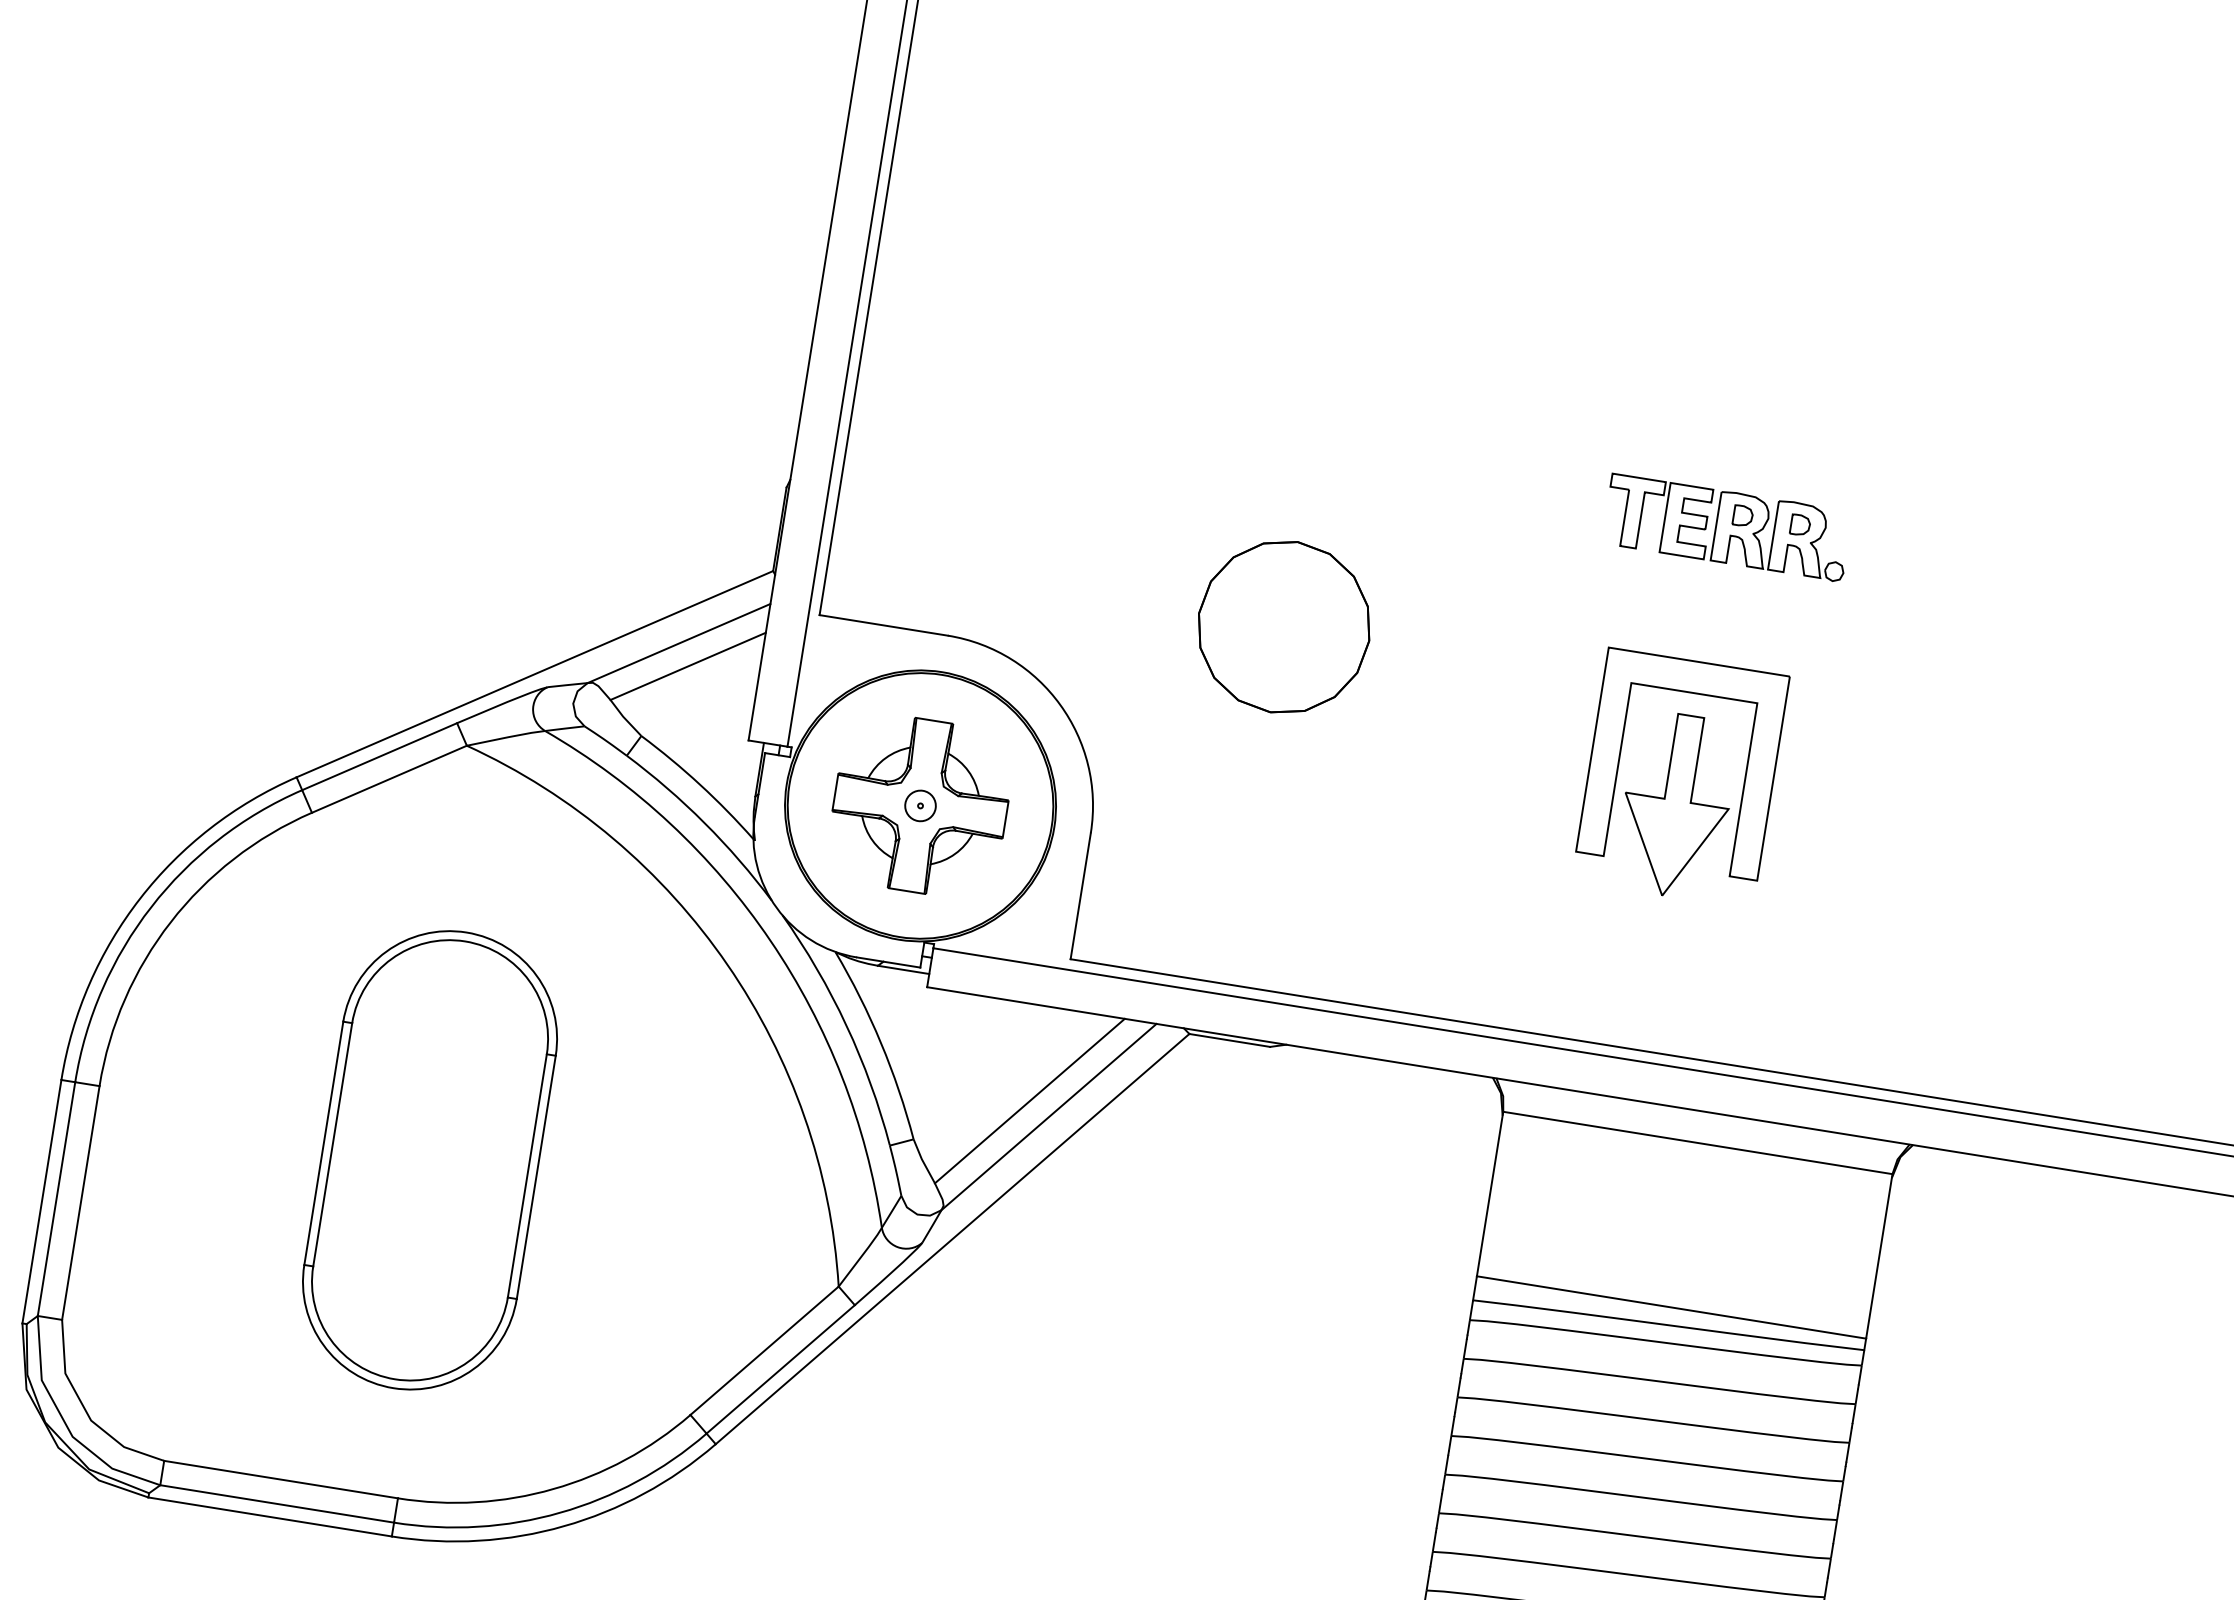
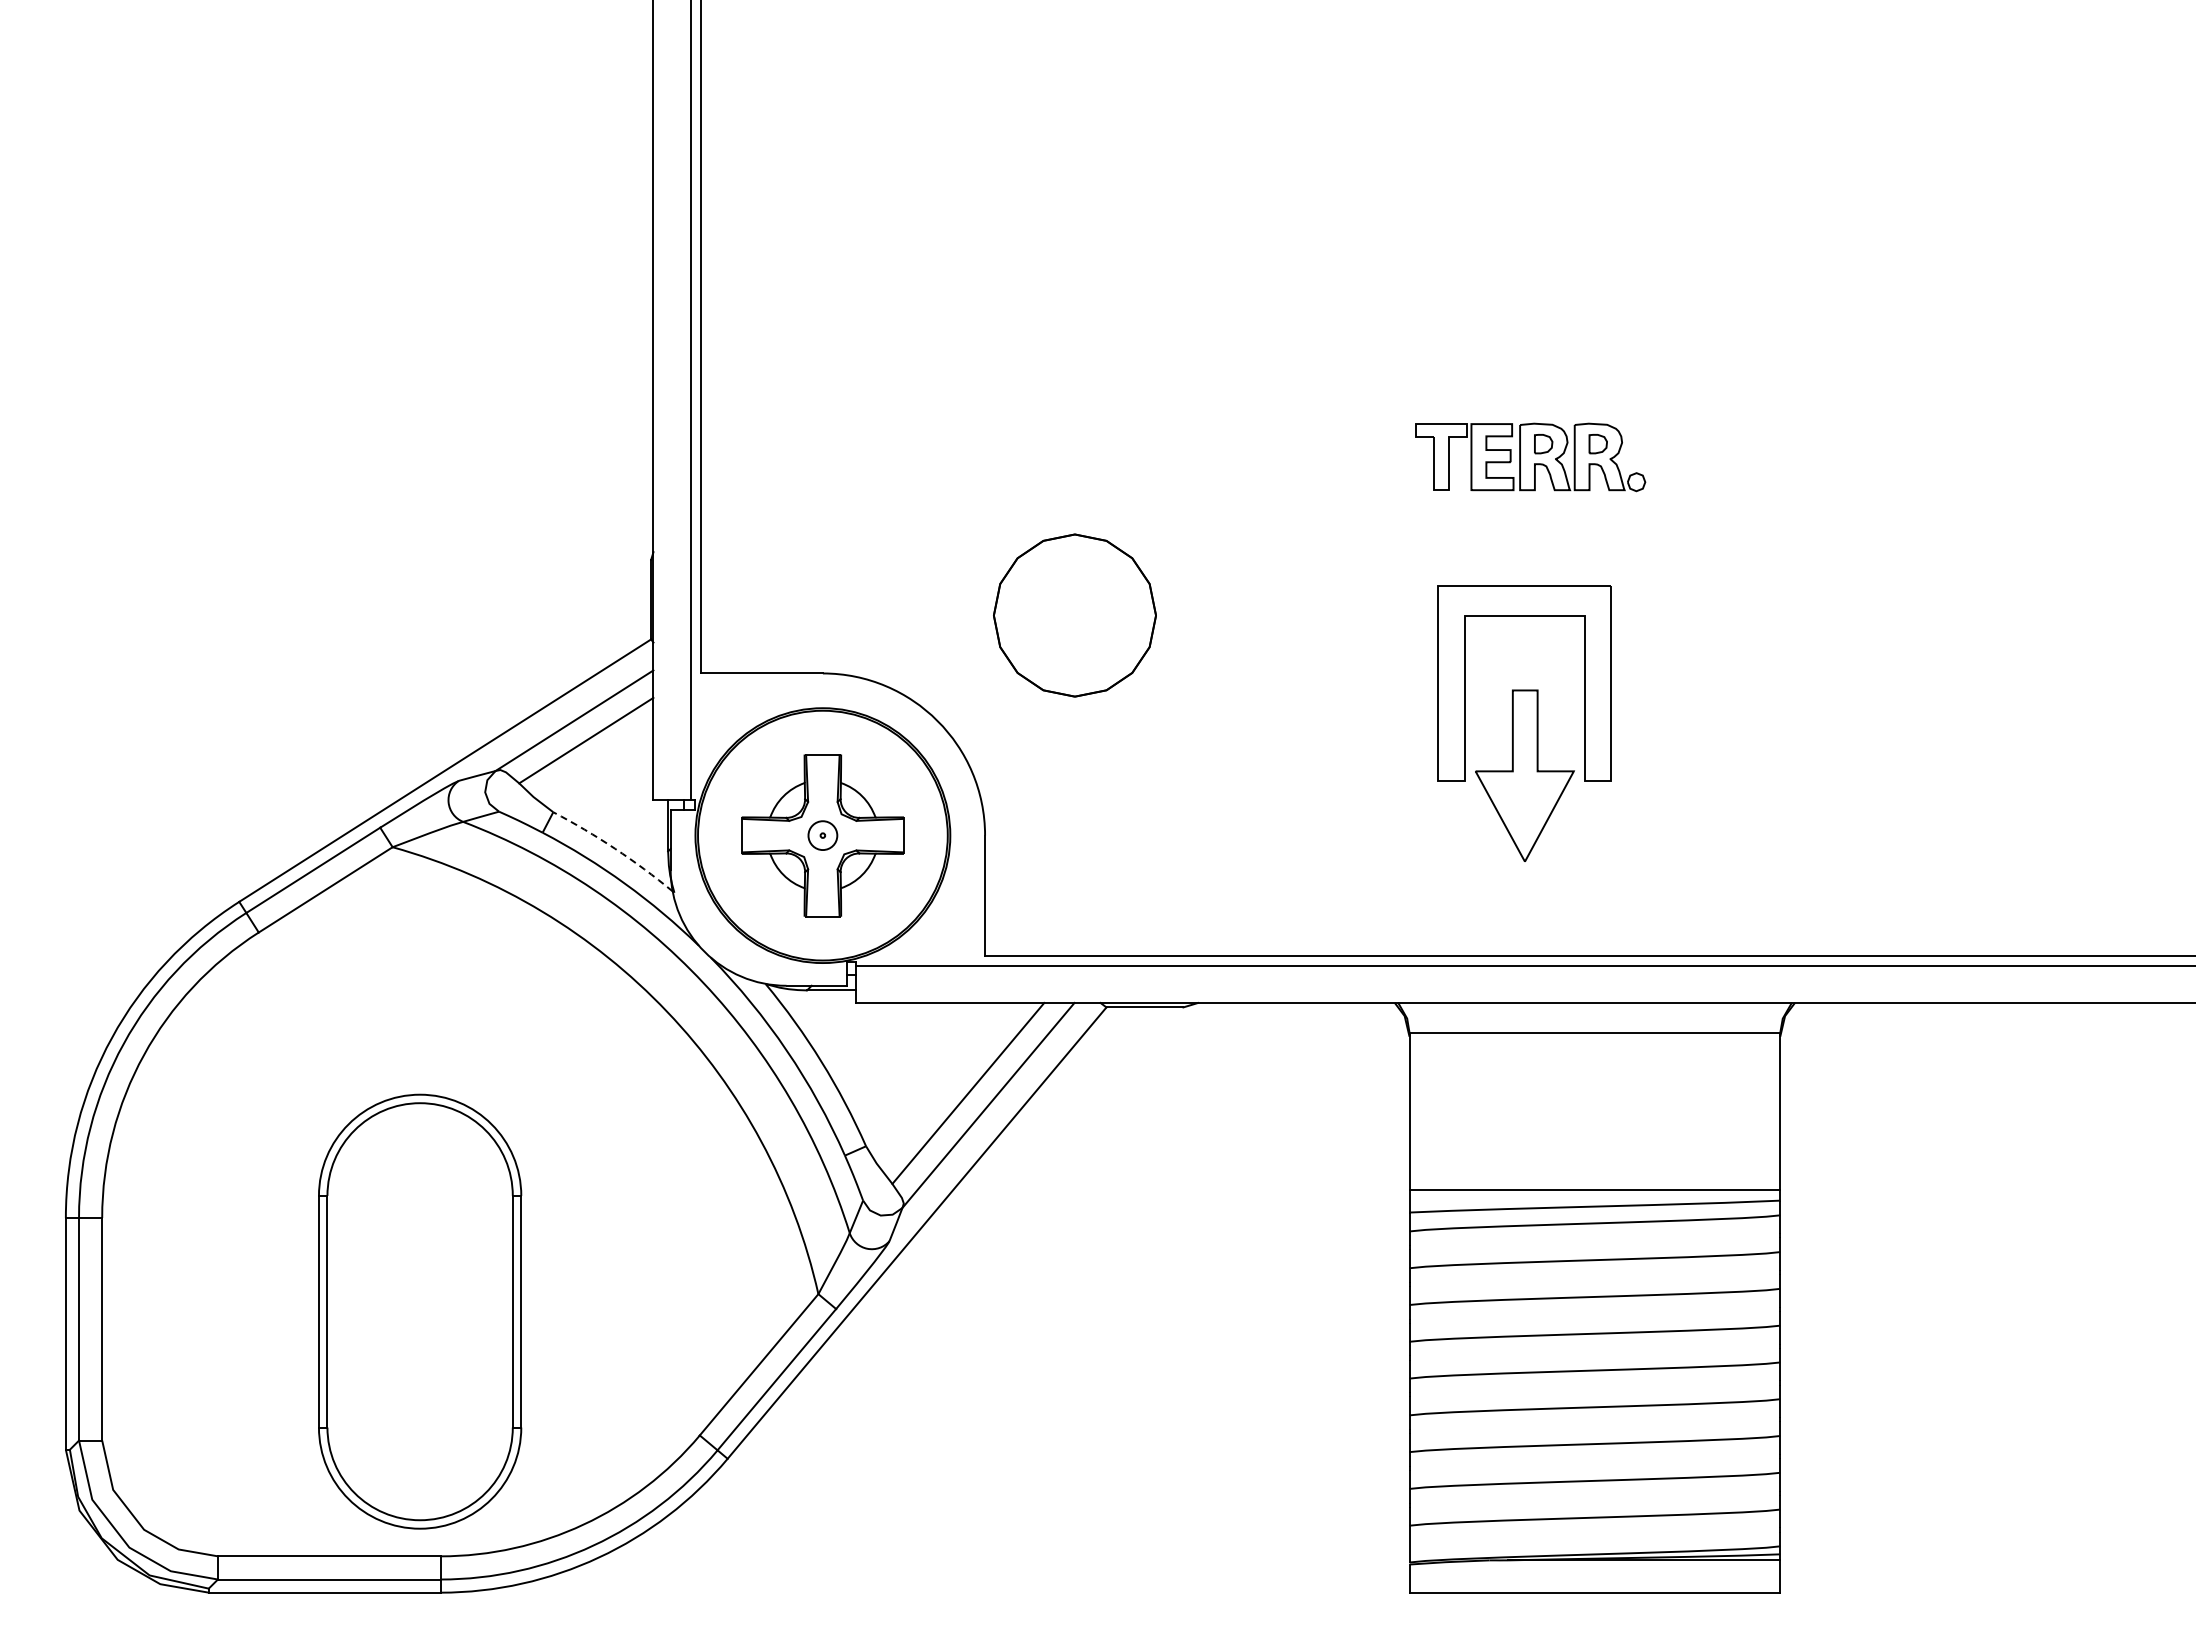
part: (1283, 627) -> (1074, 615), moved
arc: (700, 784) -> (615, 848), solid -> dashed
part: (1676, 805) -> (1524, 775), moved
part: (430, 1160) -> (420, 1311), moved

